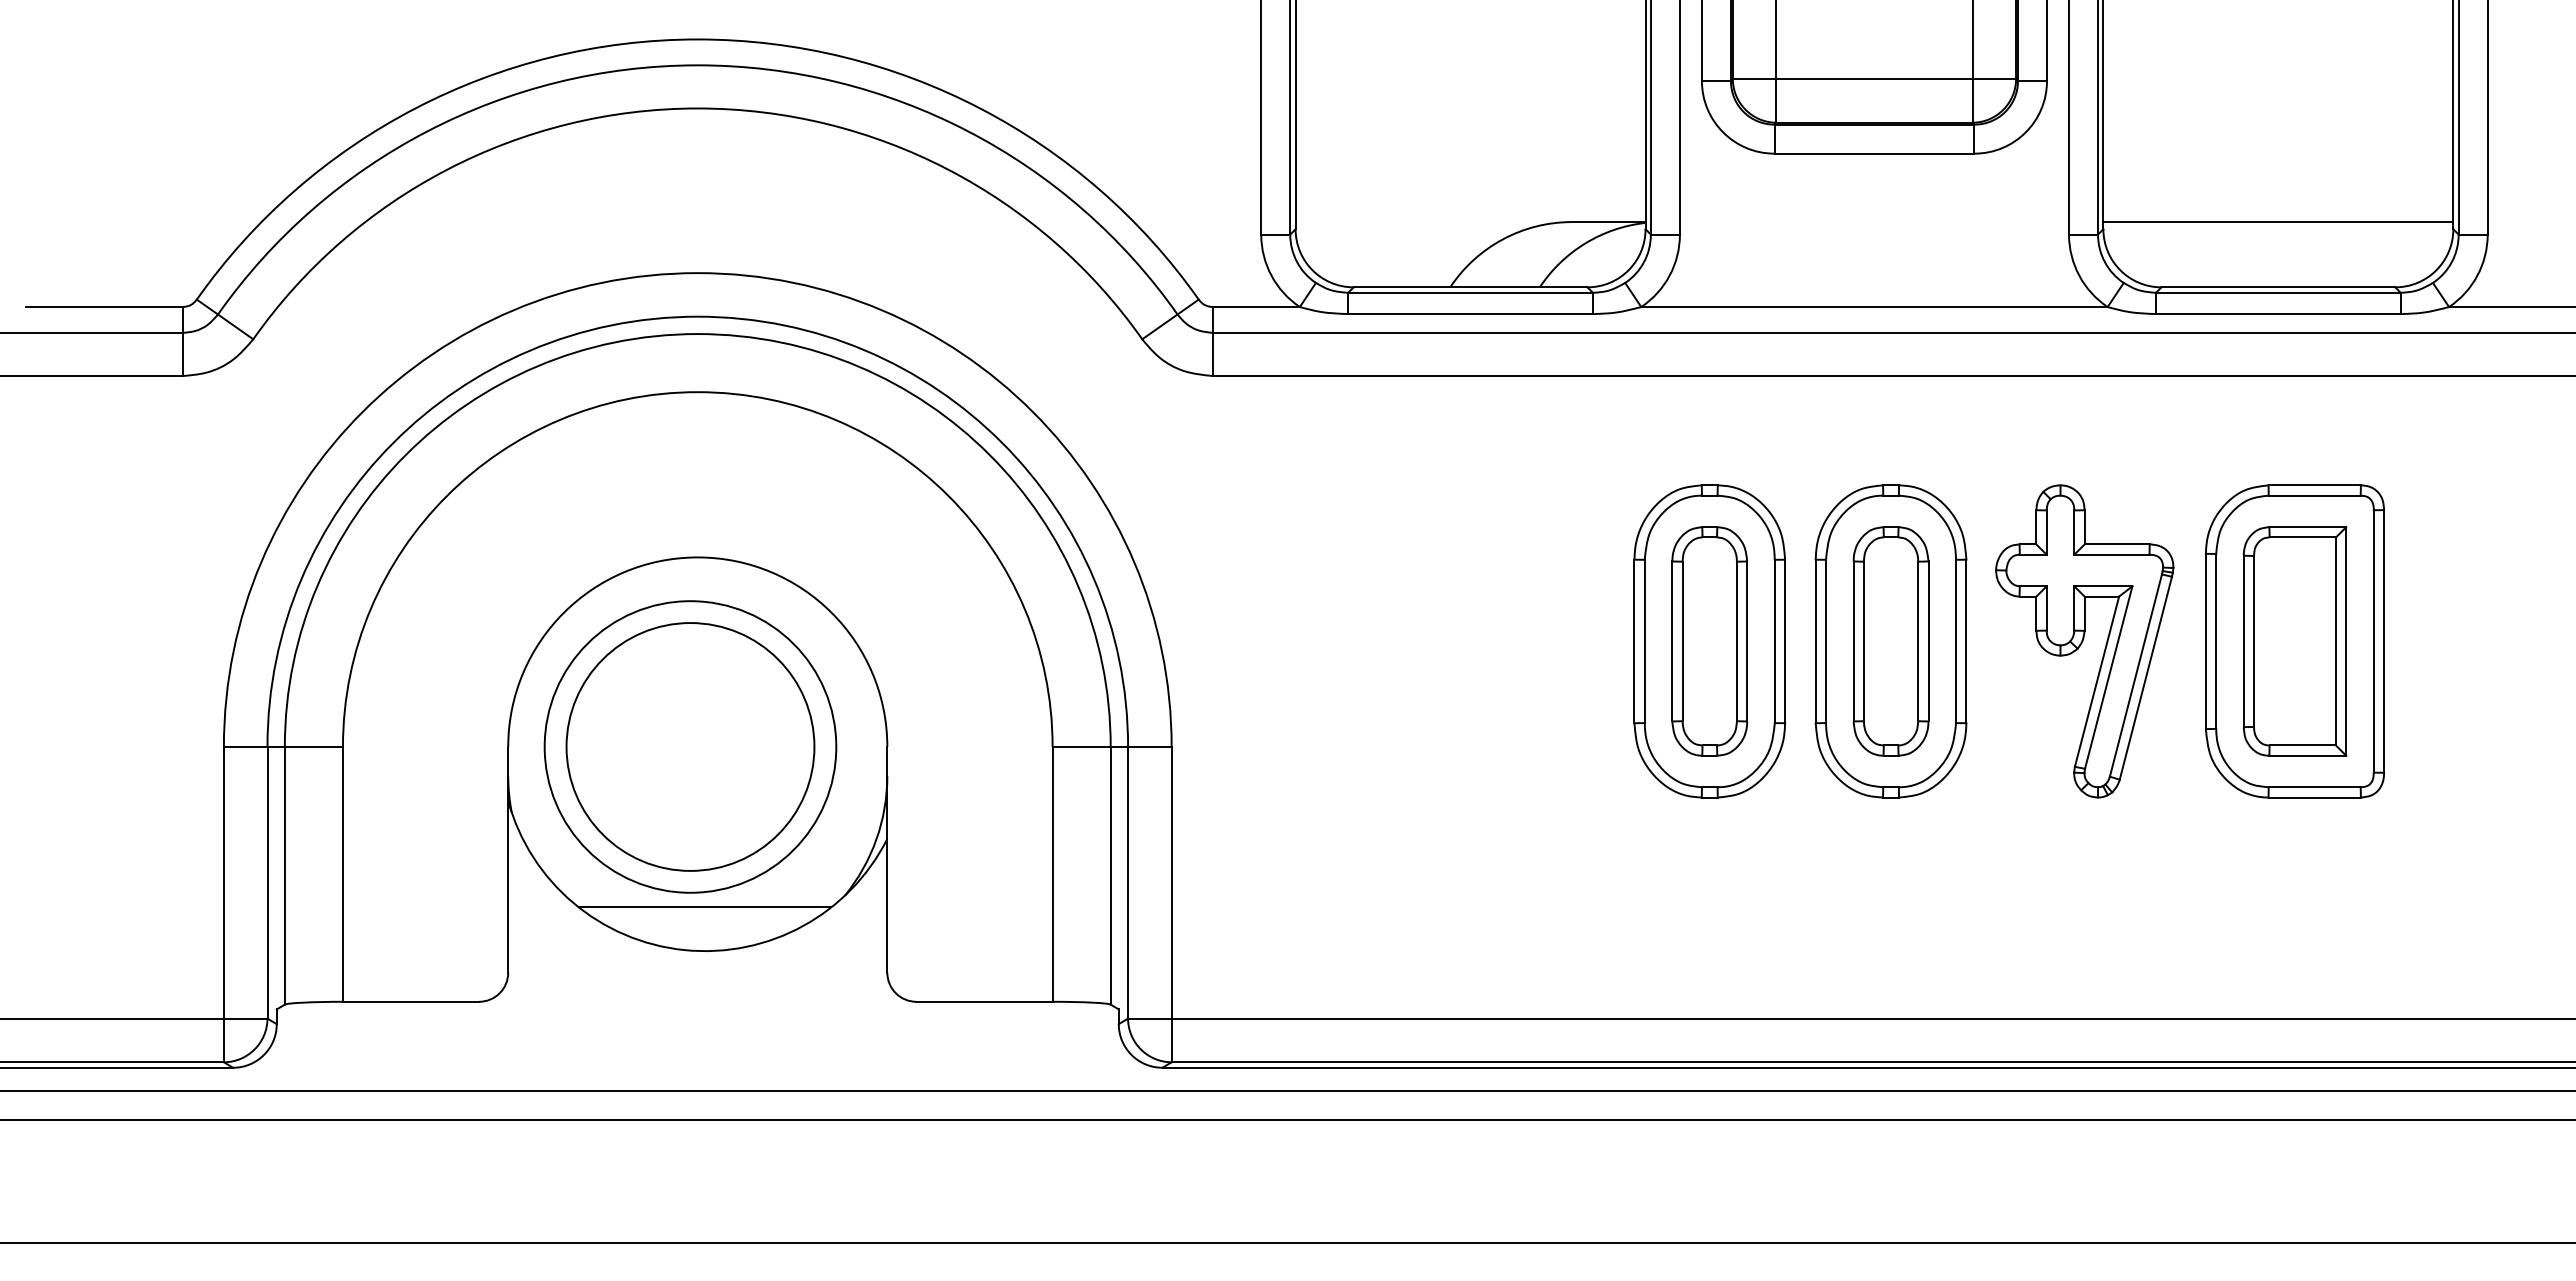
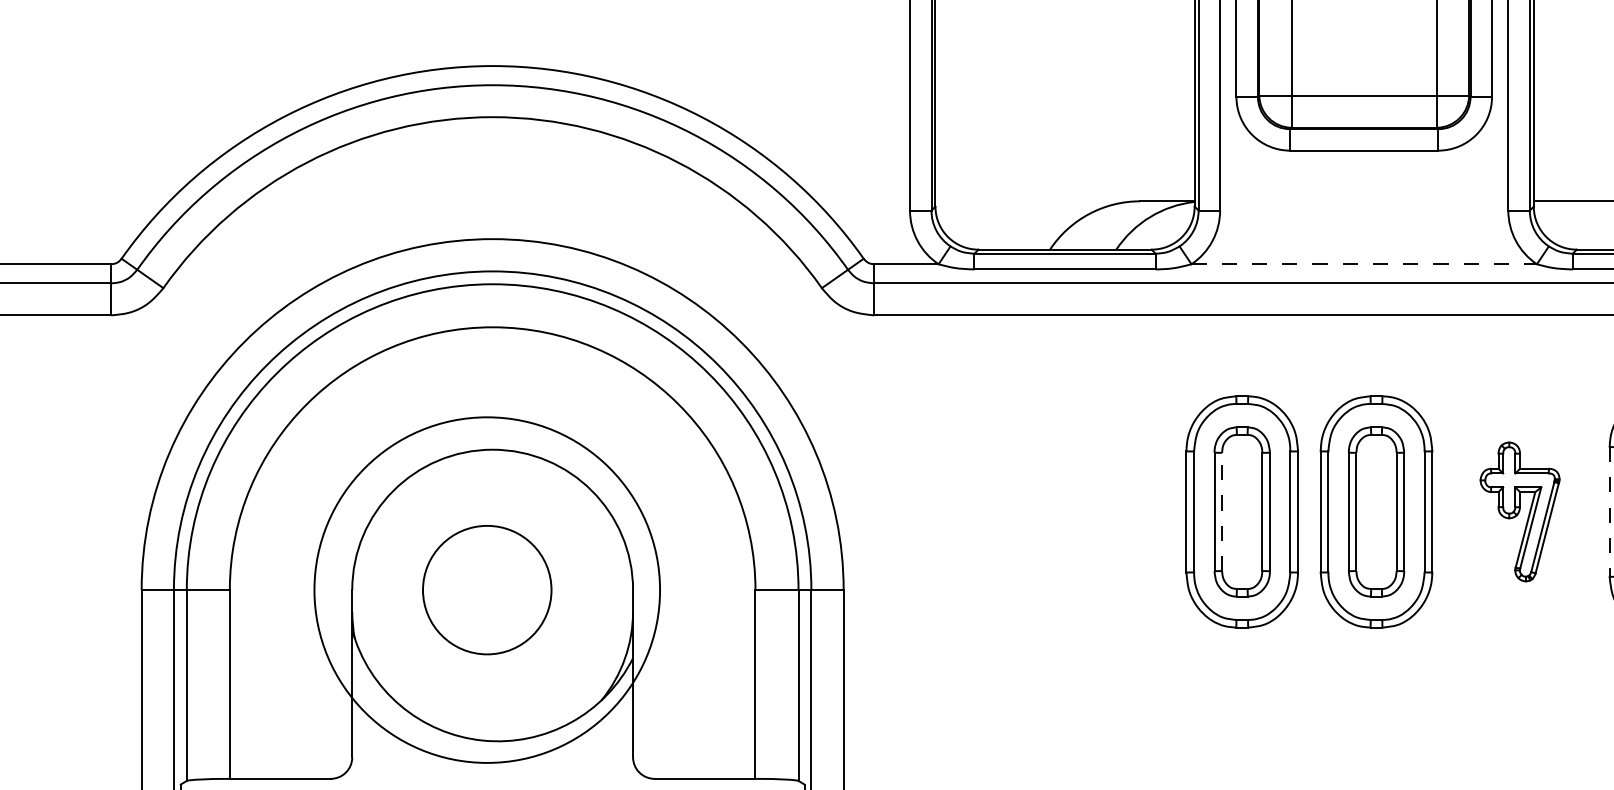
line: (1874, 307) -> (1364, 264), solid -> dashed
line: (1682, 641) -> (1222, 511), solid -> dashed
part: (2084, 641) -> (1519, 511), size x0.6
line: (2205, 641) -> (1609, 511), solid -> dashed
circle: (690, 746) -> (487, 589), size x0.7
circle: (690, 746) -> (487, 589), size x1.6
line: (704, 907) -> (497, 709), removed

